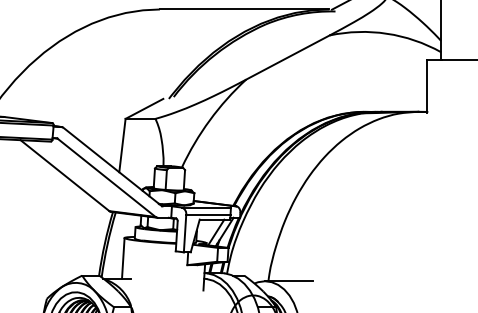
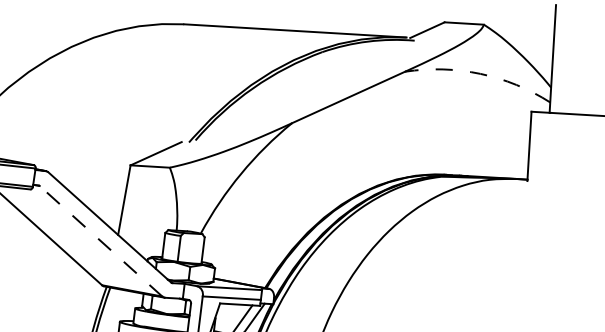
arc: (386, 33) -> (479, 73), solid -> dashed
line: (106, 177) -> (100, 240), solid -> dashed

